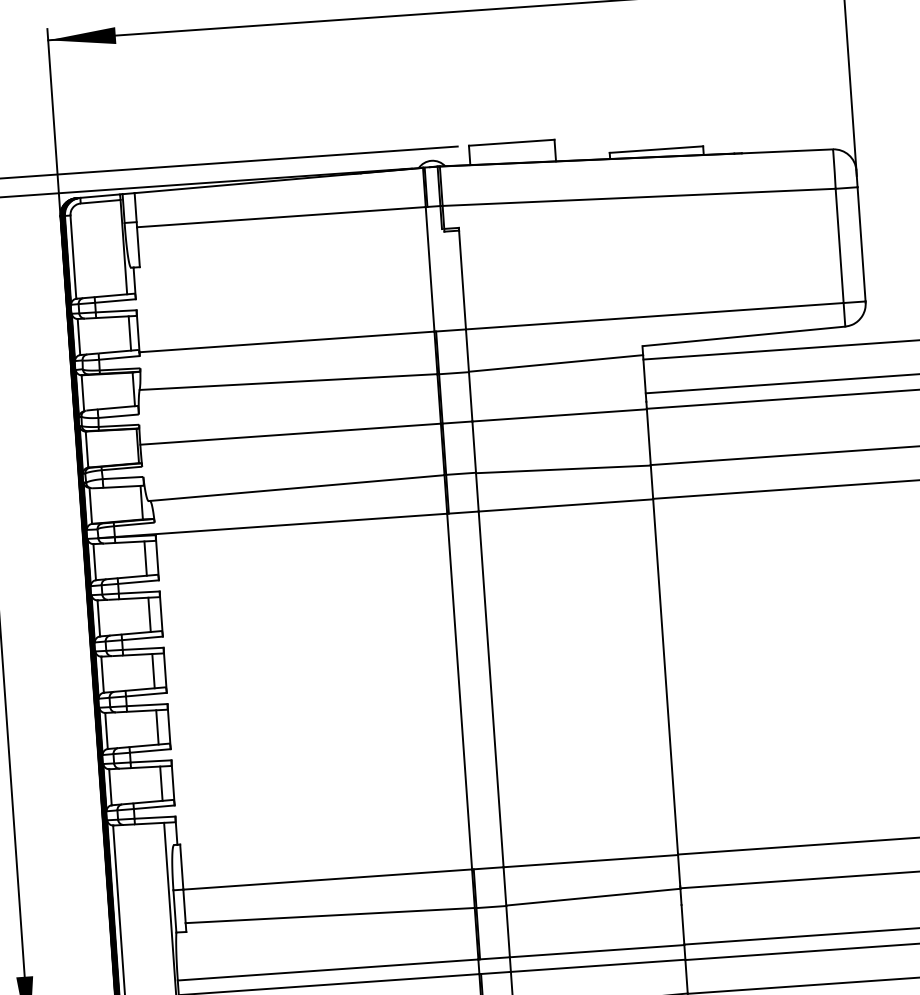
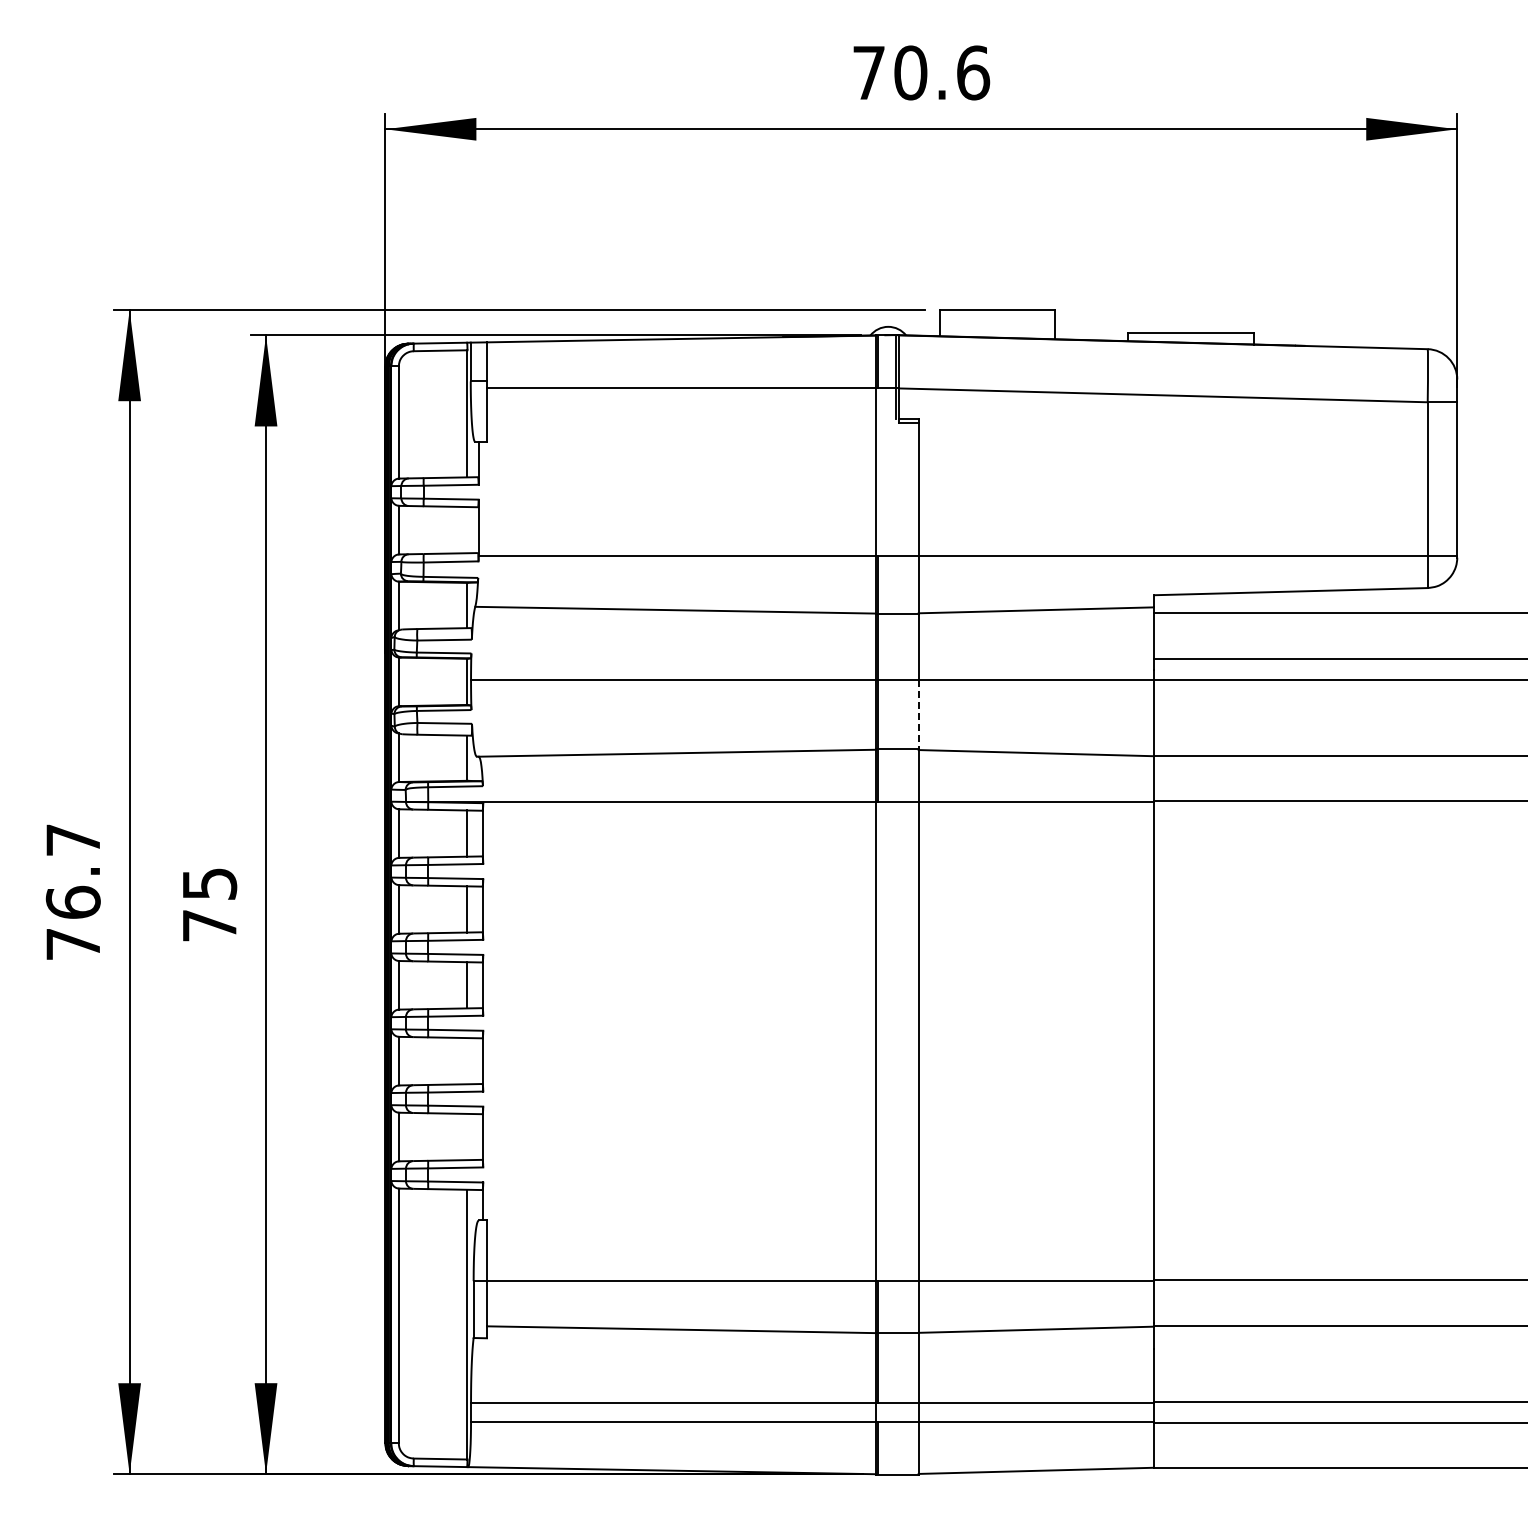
line: (129, 333) -> (467, 530), removed
line: (474, 446) -> (918, 714), solid -> dashed
line: (157, 727) -> (467, 1061), removed
line: (161, 783) -> (467, 1136), removed

